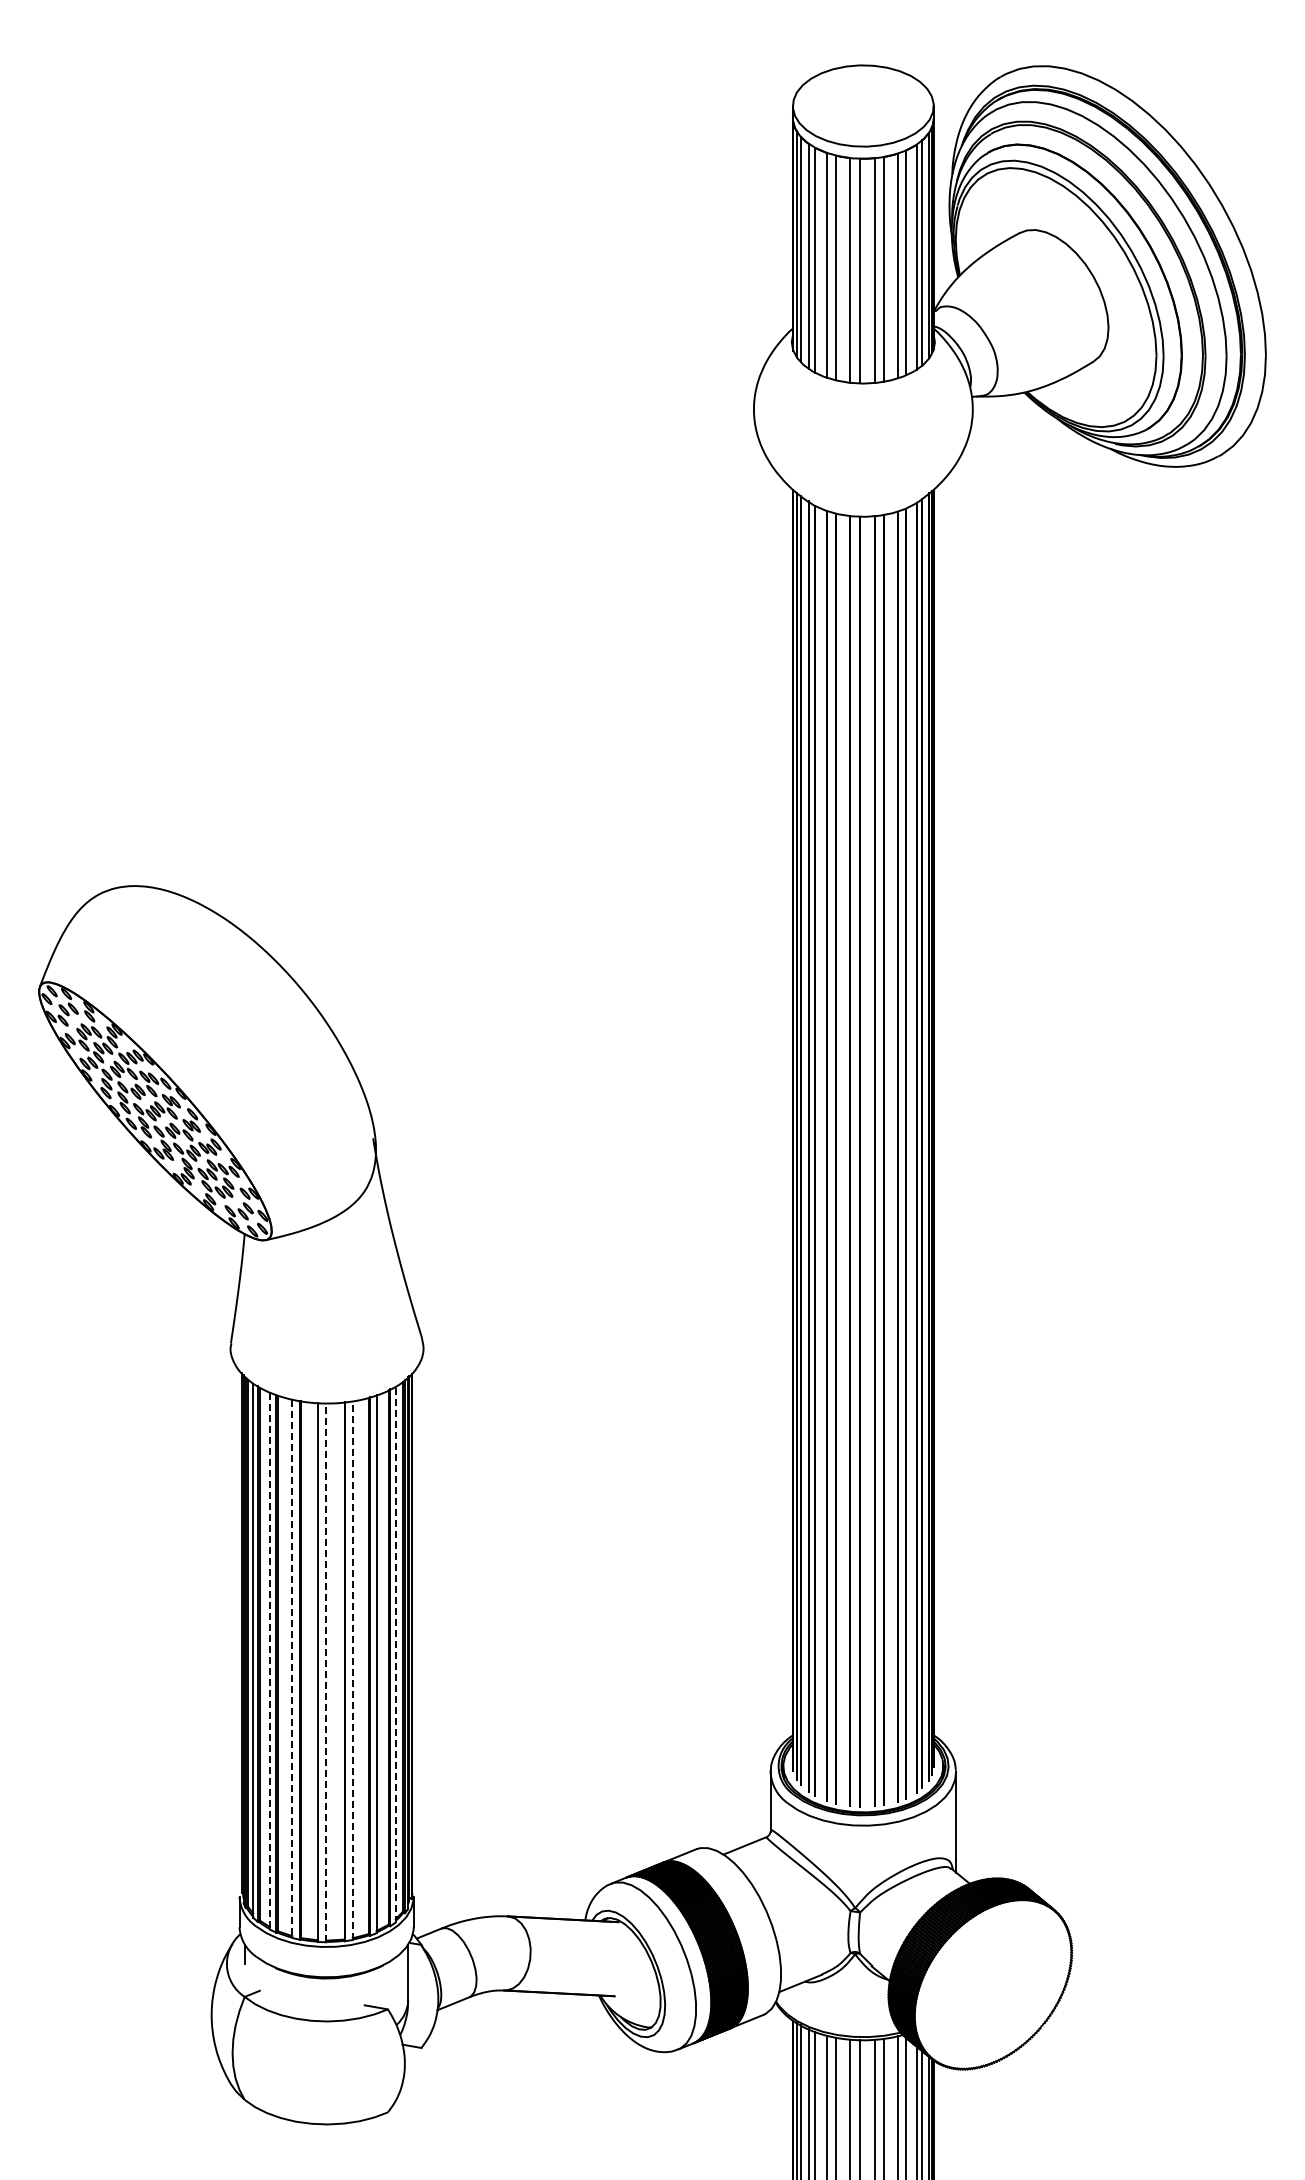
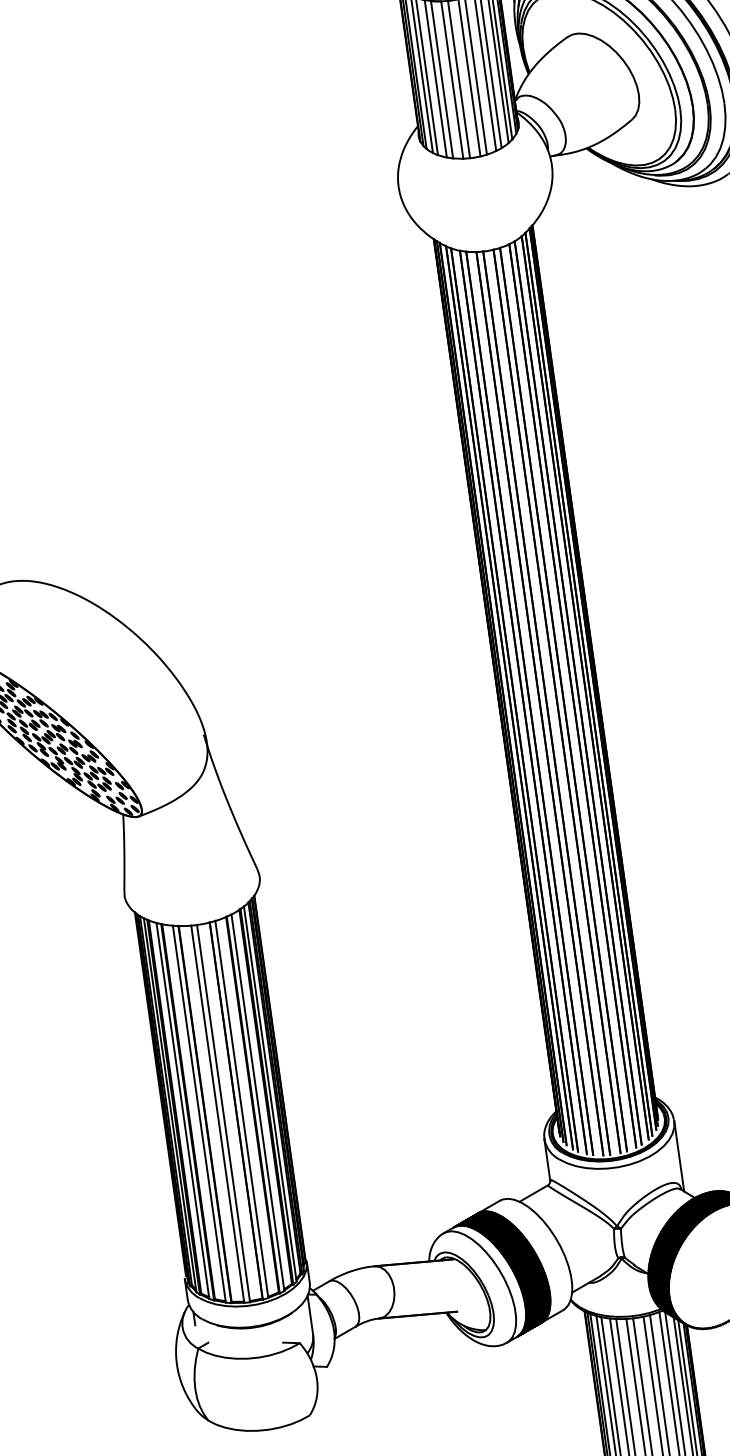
line: (395, 1654) -> (270, 1093), dashed -> solid
line: (269, 1661) -> (182, 1111), dashed -> solid
line: (292, 1669) -> (199, 1114), dashed -> solid
line: (352, 1670) -> (241, 1109), dashed -> solid
line: (326, 1672) -> (223, 1113), dashed -> solid

